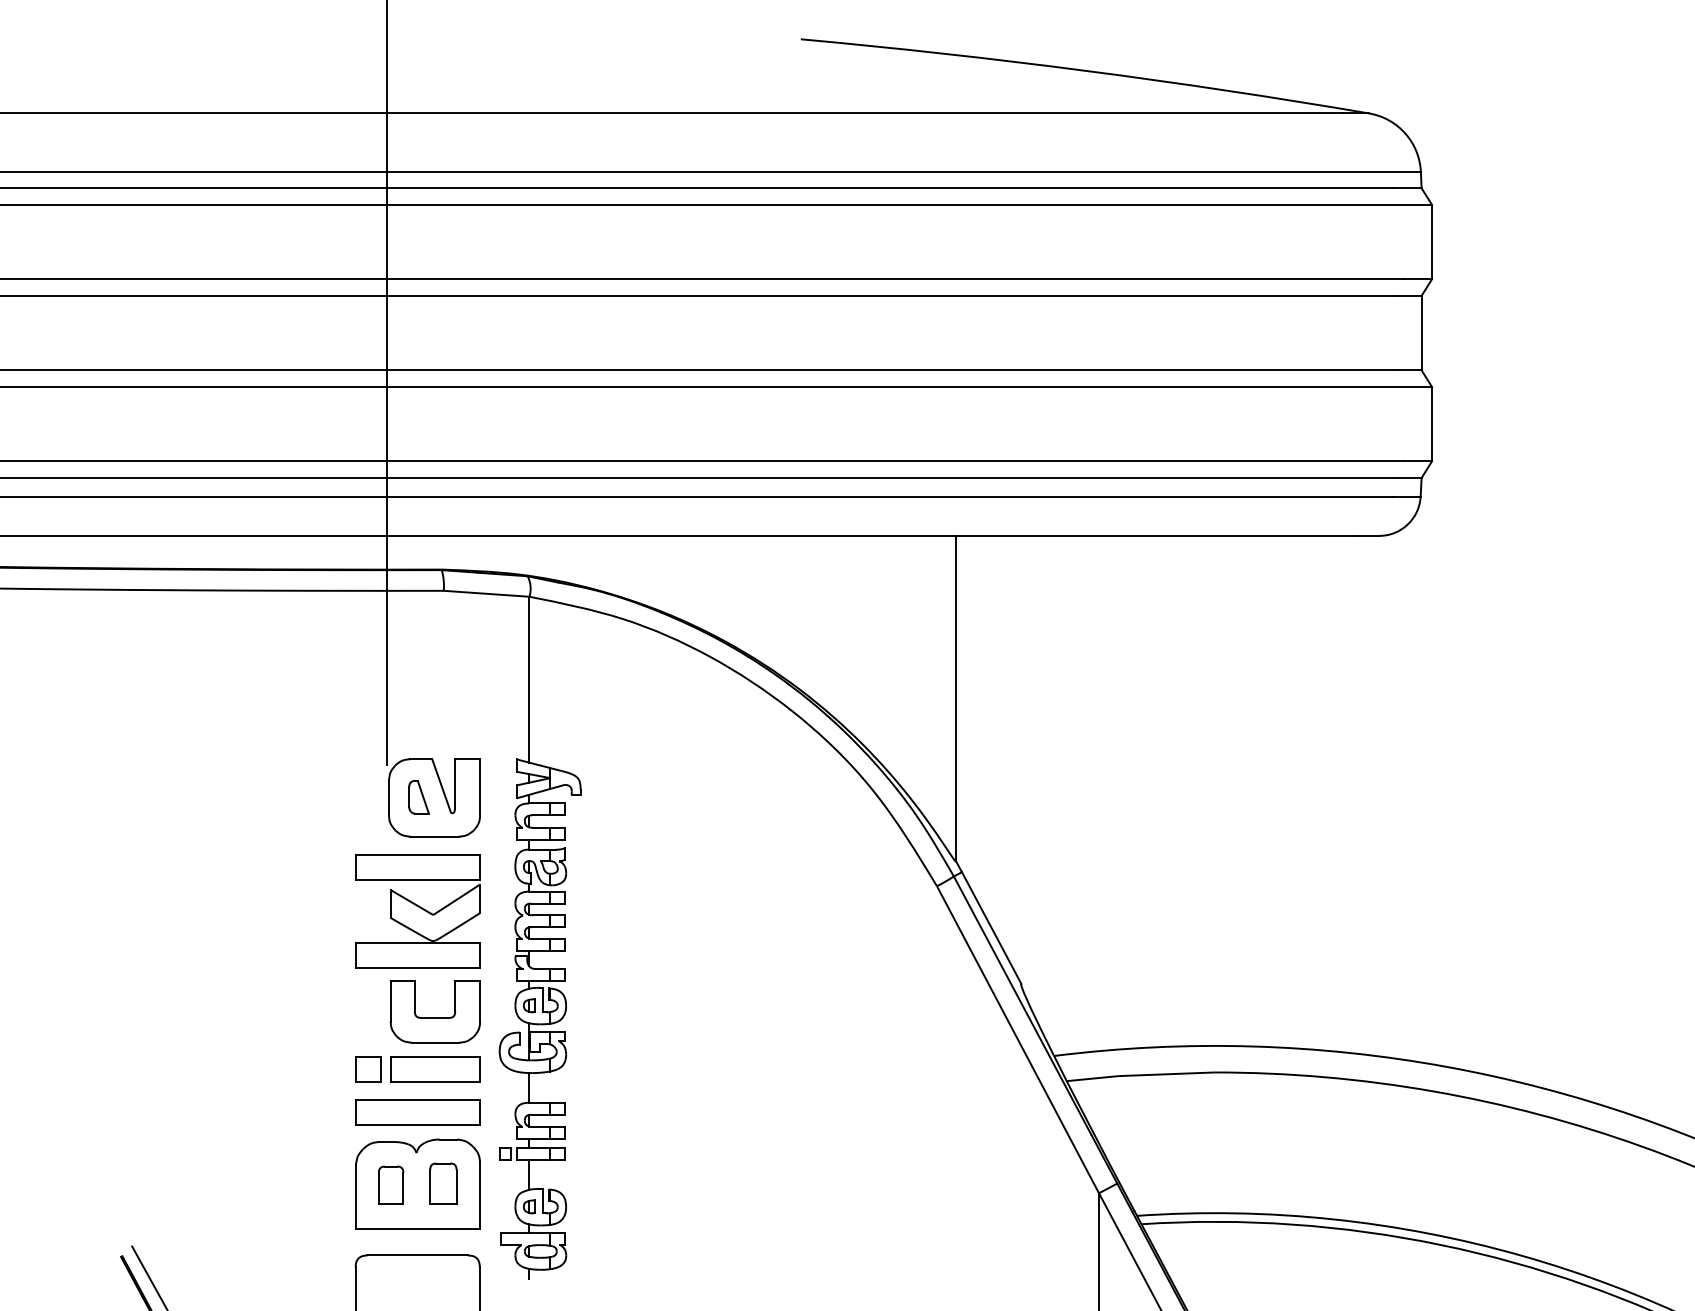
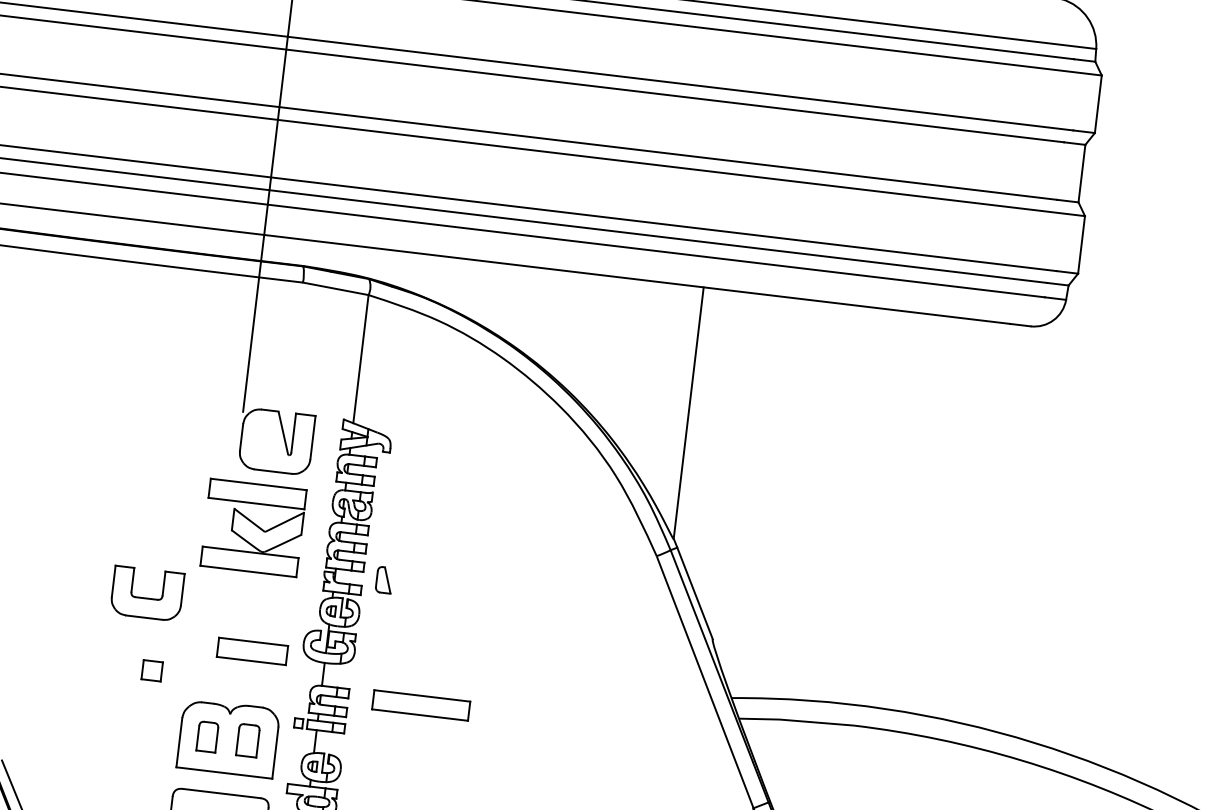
part: (418, 797) -> (384, 580), moved
part: (434, 1011) -> (146, 593), moved
part: (368, 1069) -> (152, 670), moved
part: (417, 1112) -> (420, 705), moved

